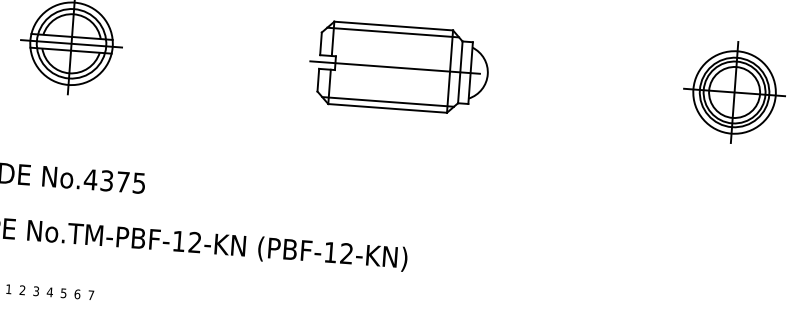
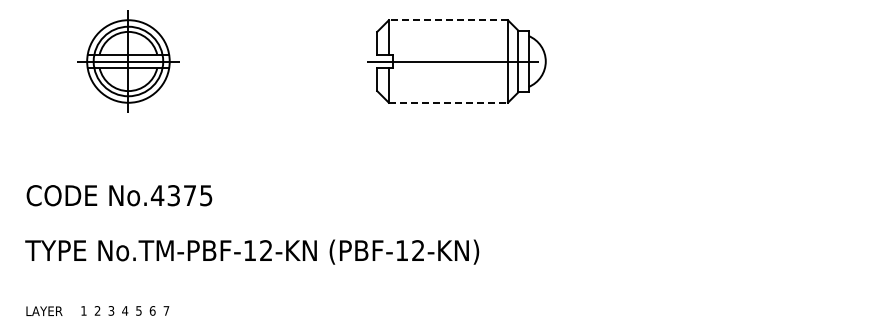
line: (393, 26) -> (448, 20), solid -> dashed
line: (393, 32) -> (448, 26), removed
part: (734, 92) -> (793, 61), removed
line: (388, 102) -> (448, 96), removed
line: (387, 108) -> (448, 102), solid -> dashed

